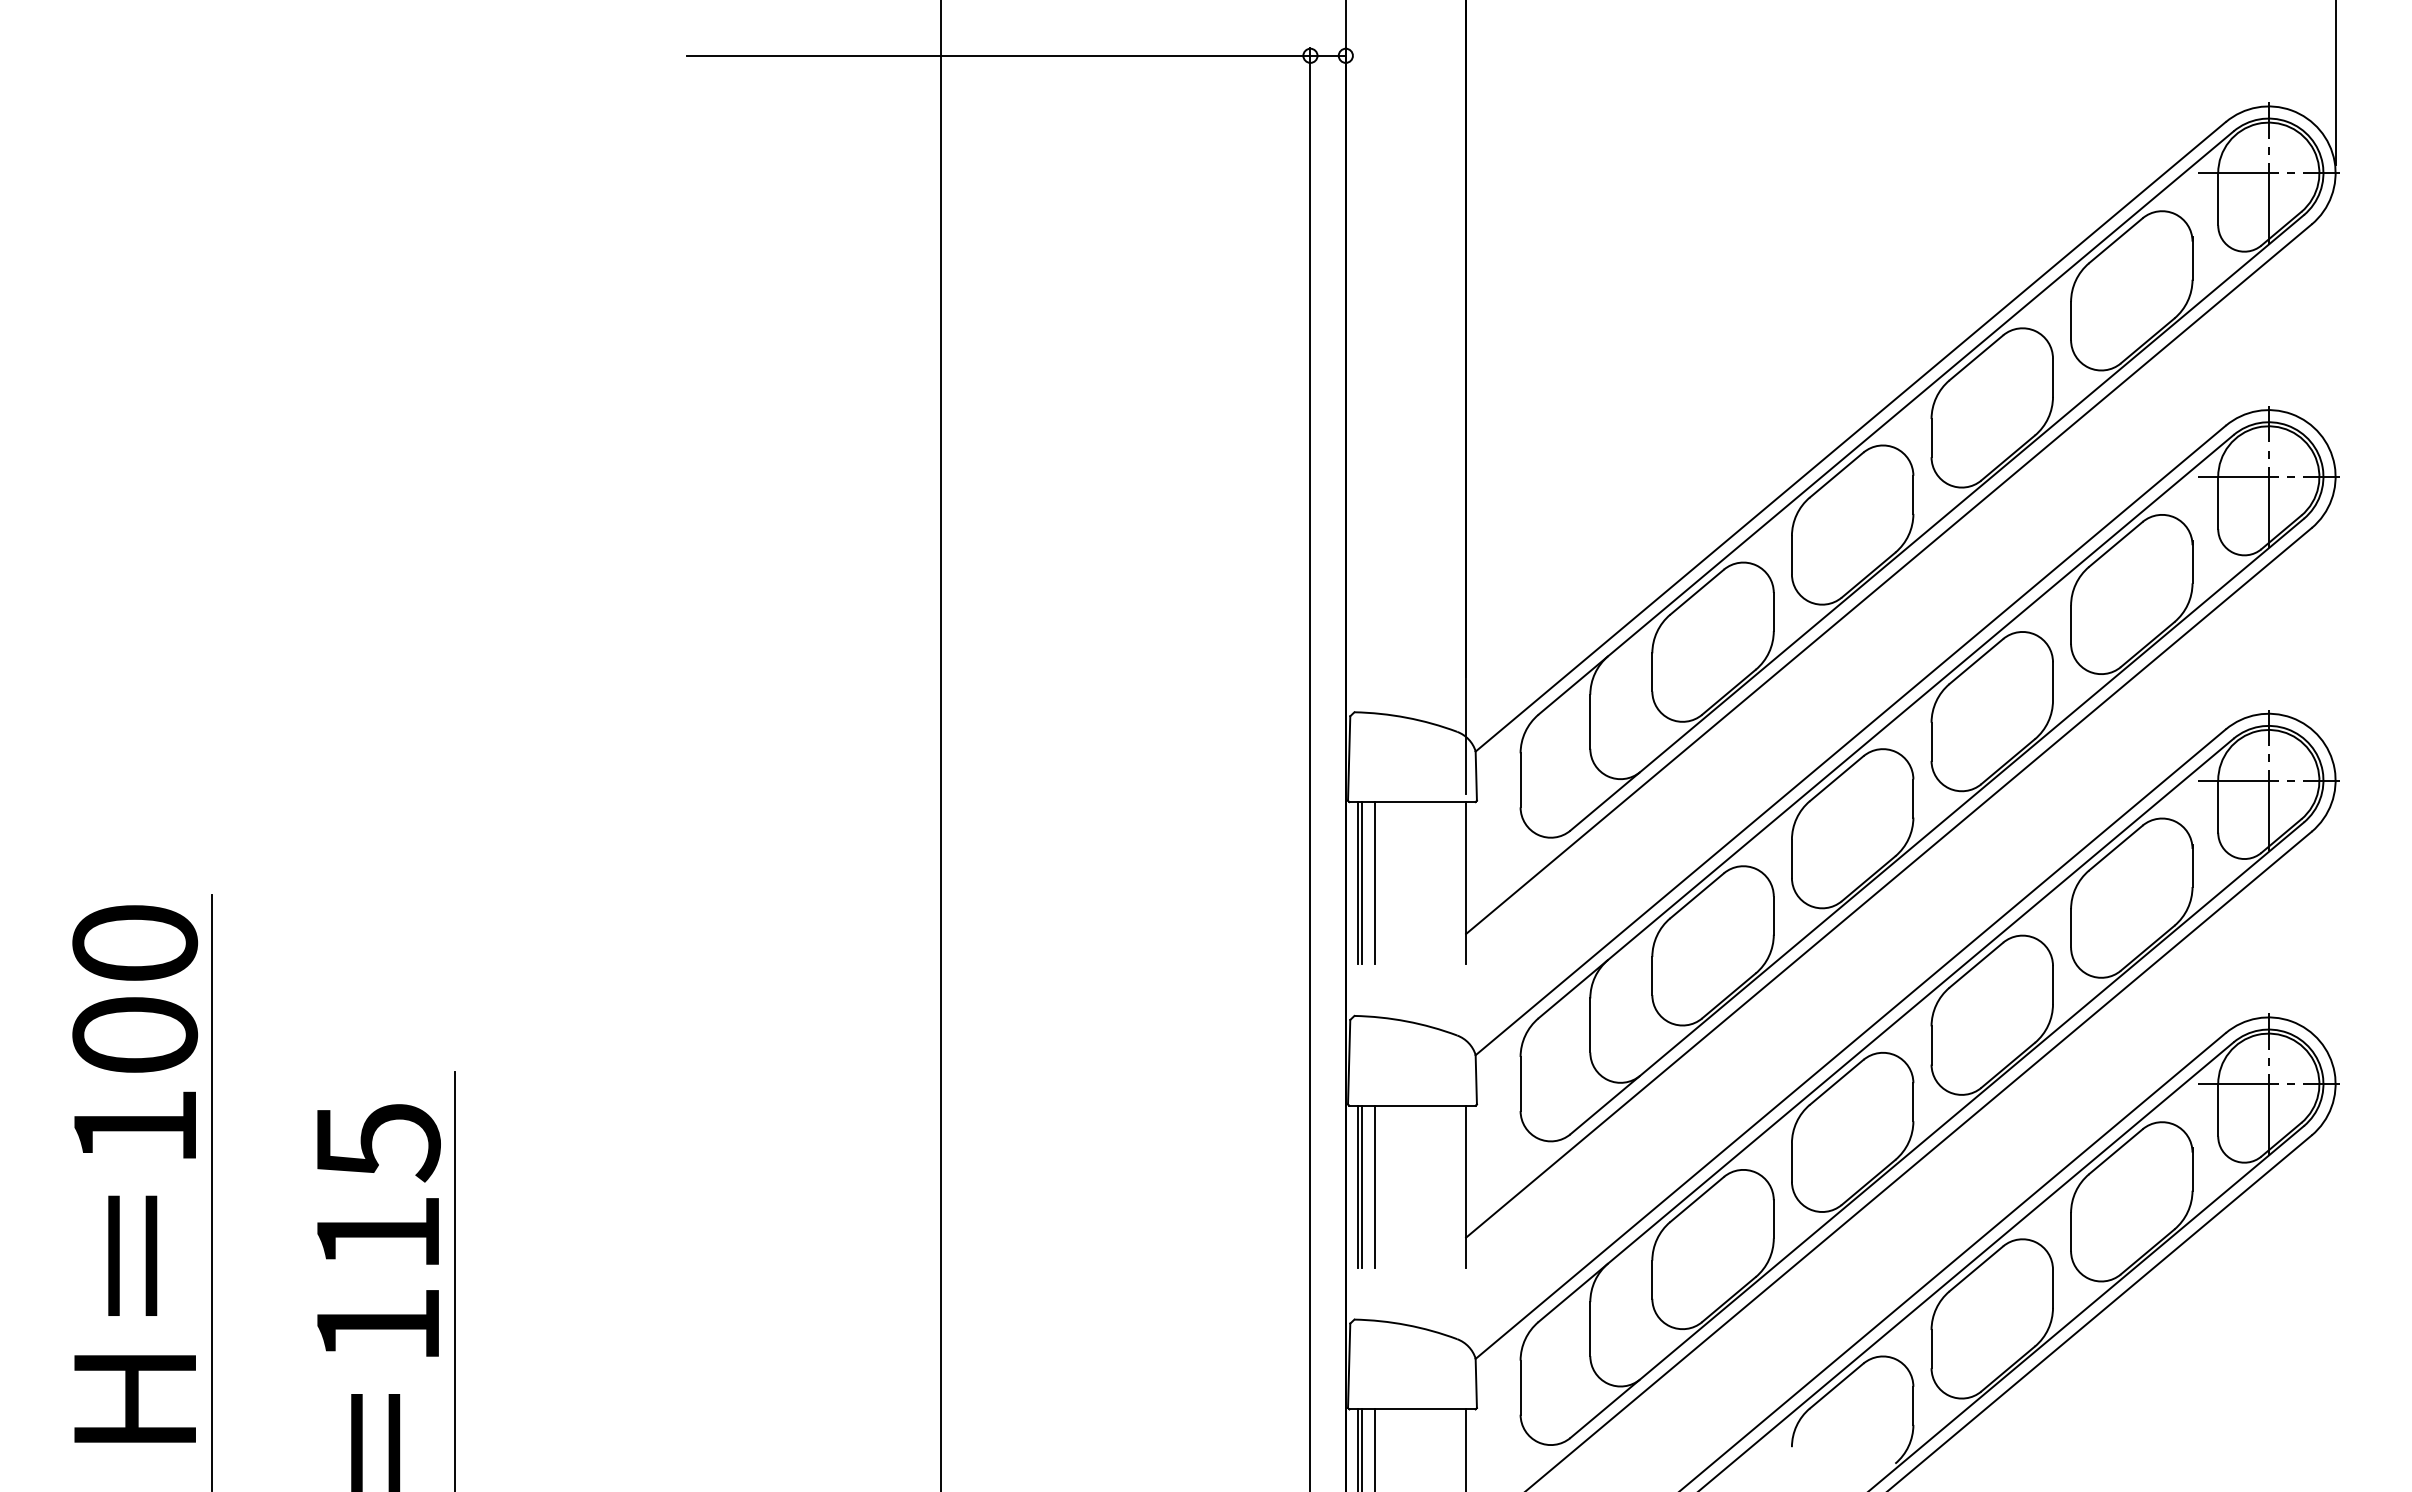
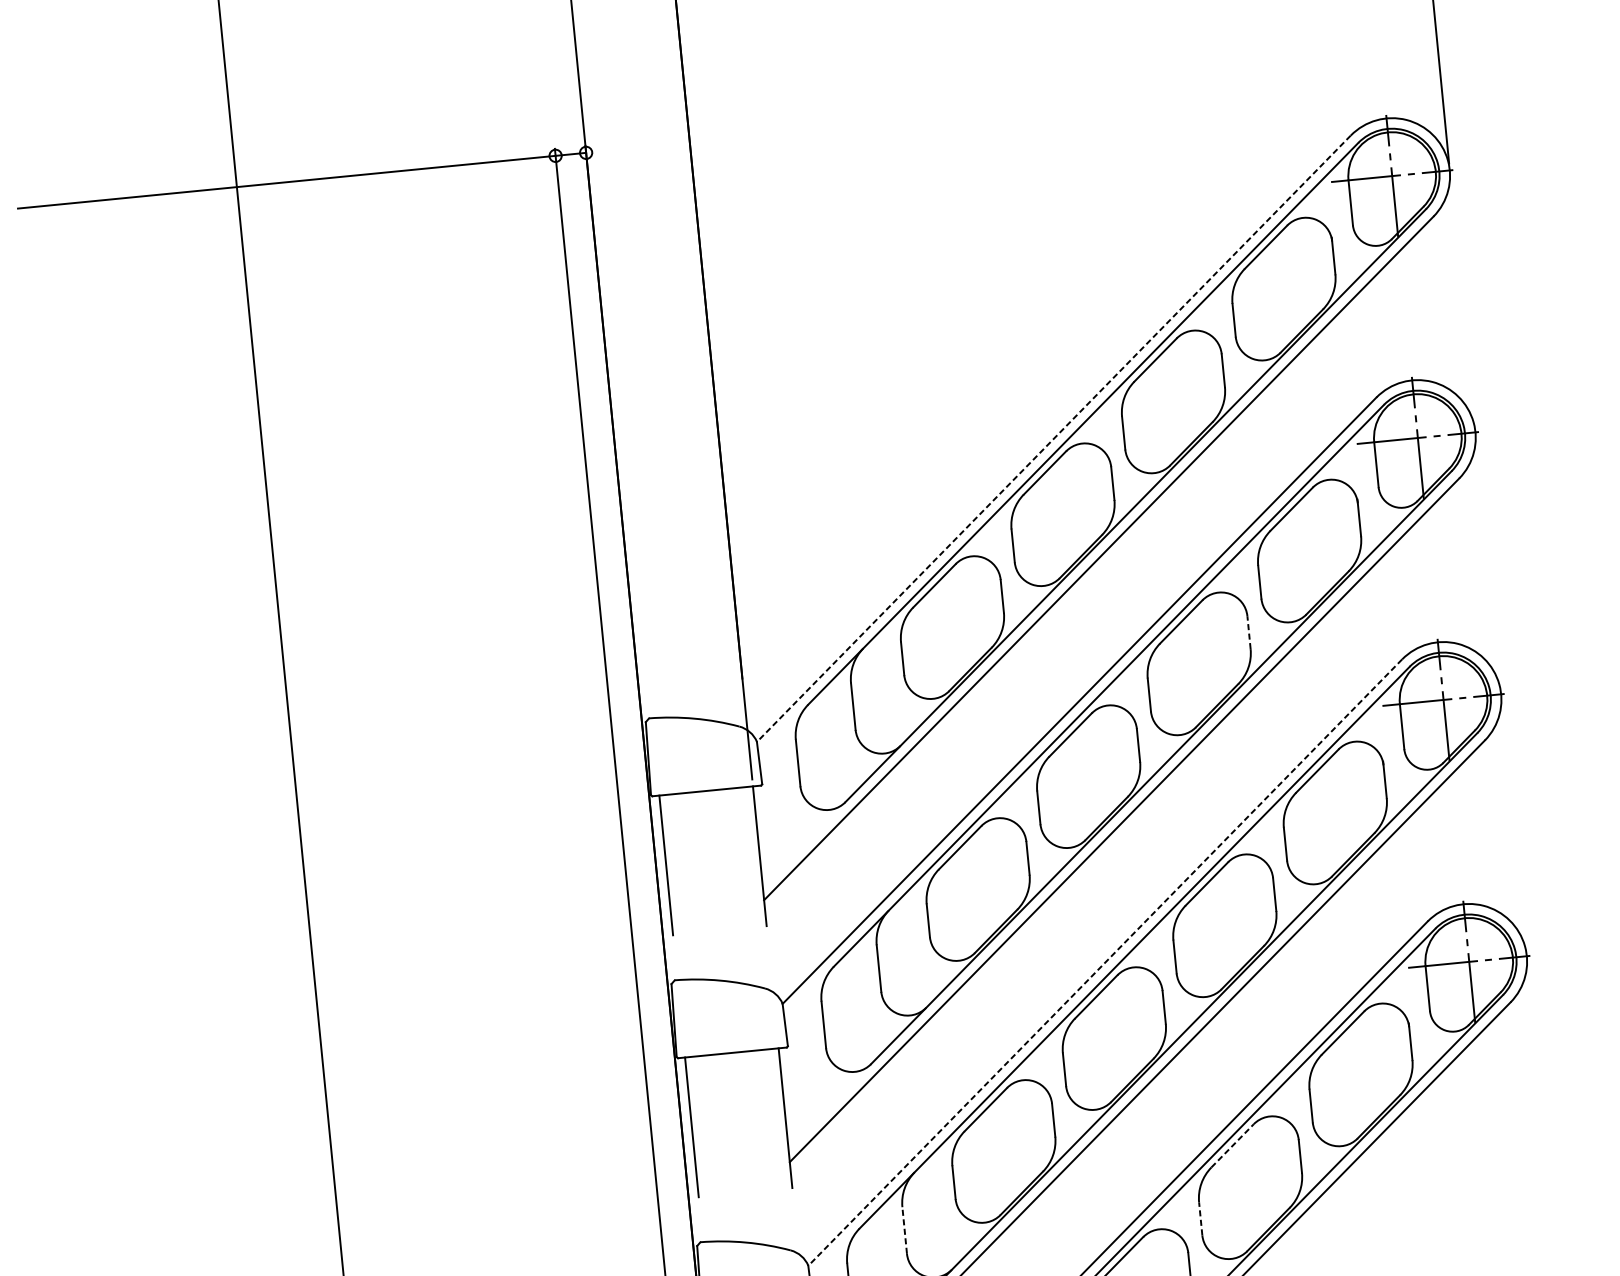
line: (1850, 436) -> (1053, 438), solid -> dashed
line: (2053, 680) -> (1249, 631), solid -> dashed
line: (1362, 883) -> (670, 865), removed
line: (1374, 883) -> (680, 864), removed
line: (1850, 1044) -> (1105, 962), solid -> dashed
line: (1362, 1186) -> (696, 1126), removed
line: (1374, 1186) -> (706, 1125), removed
line: (1976, 1268) -> (1232, 1145), solid -> dashed
line: (1590, 1328) -> (904, 1229), solid -> dashed
line: (1931, 1348) -> (1200, 1218), solid -> dashed

